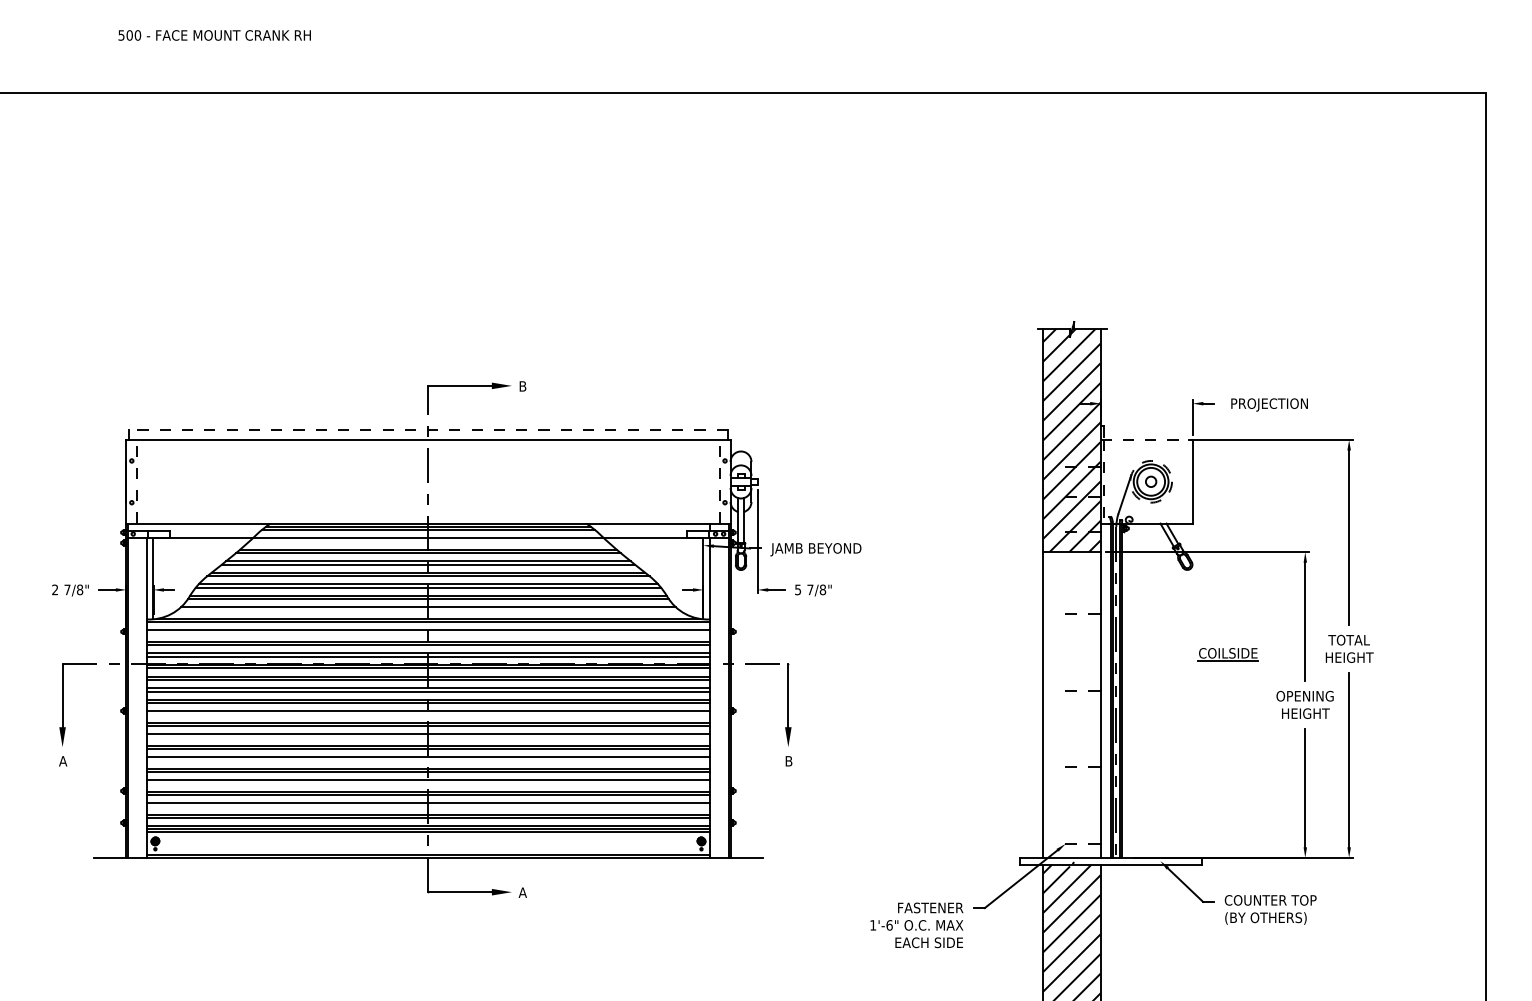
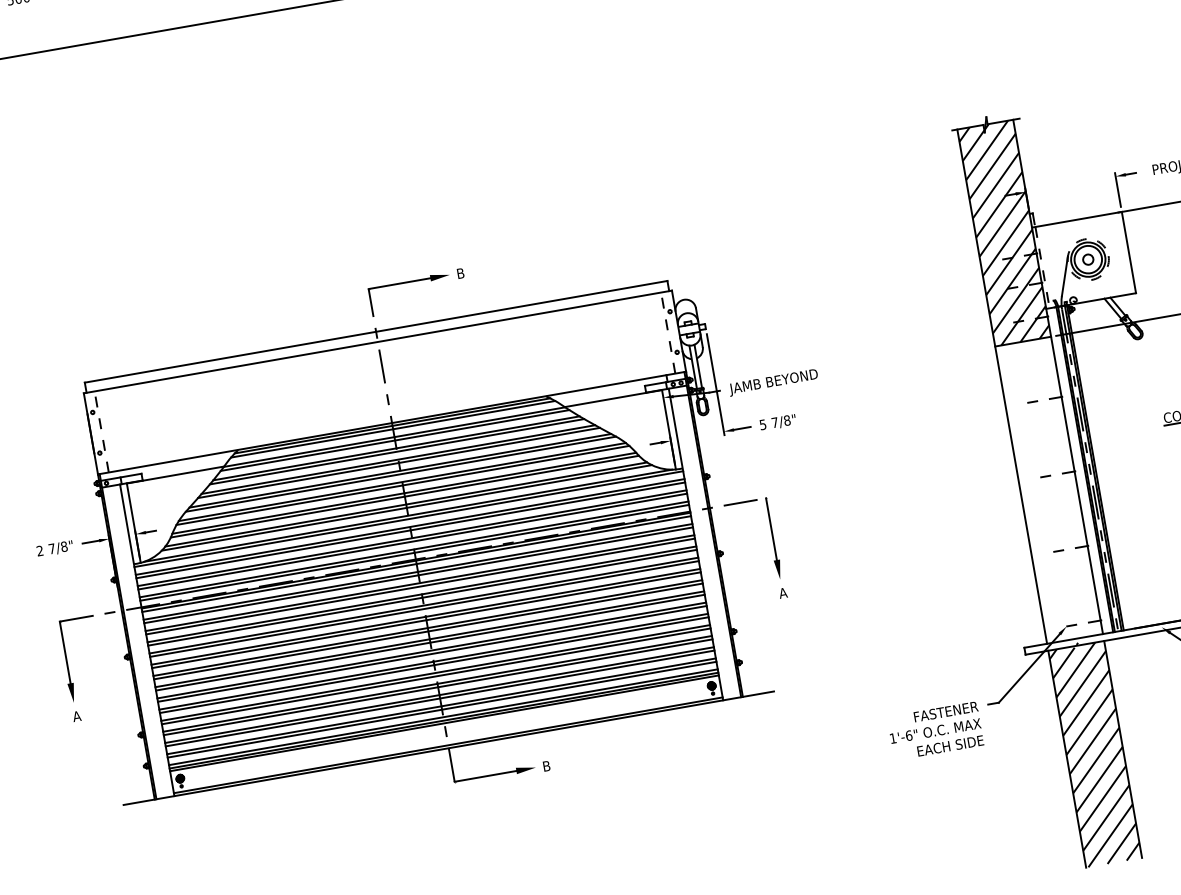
line: (427, 429) -> (375, 331), dashed -> solid
line: (1147, 440) -> (1077, 220), dashed -> solid
line: (428, 541) -> (395, 440), added
line: (428, 610) -> (406, 507), added
line: (428, 633) -> (410, 530), added
line: (428, 714) -> (424, 608), added
line: (428, 737) -> (428, 631), added
line: (428, 760) -> (432, 653), added
text: (788, 761) -> (782, 593), B -> A
line: (428, 783) -> (436, 675), added
line: (428, 806) -> (440, 698), added
text: (522, 892) -> (546, 766), A -> B

